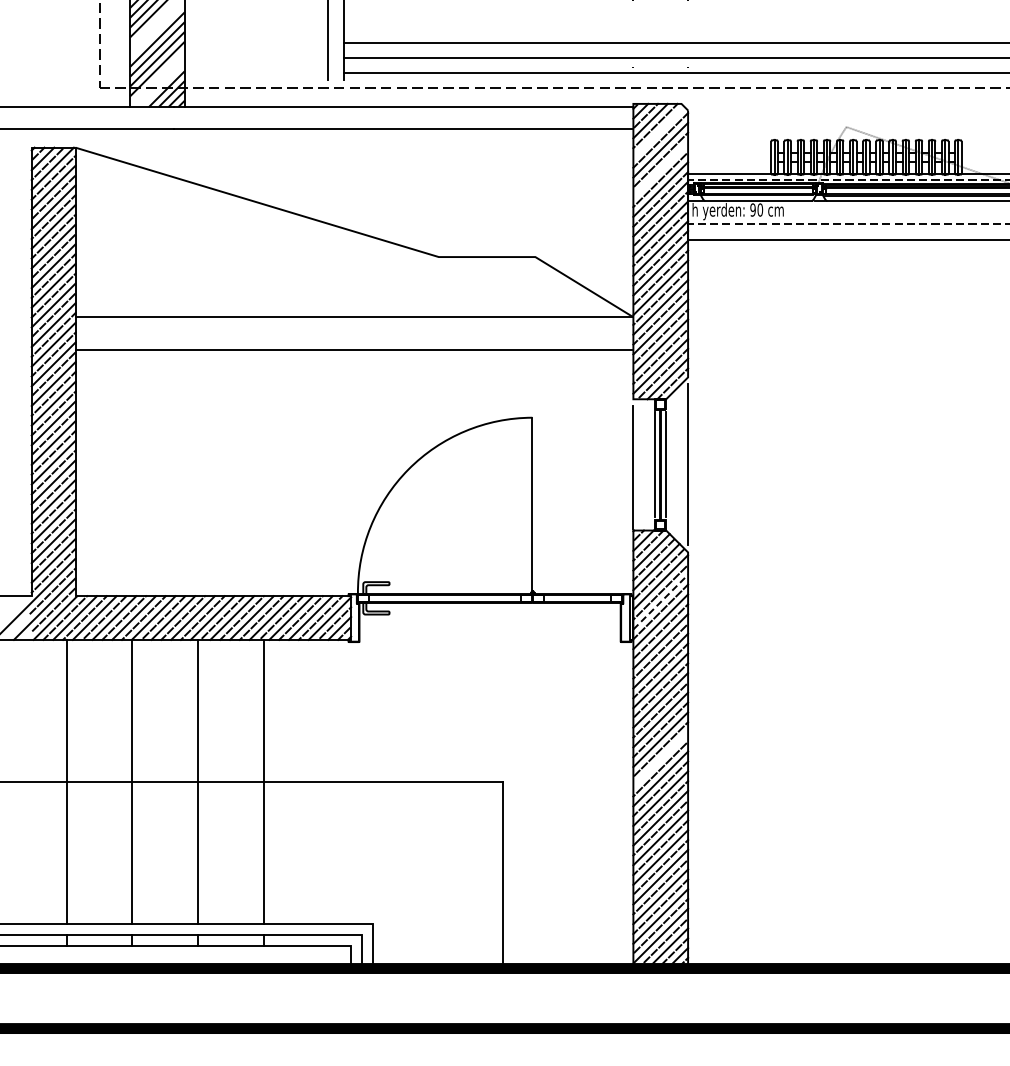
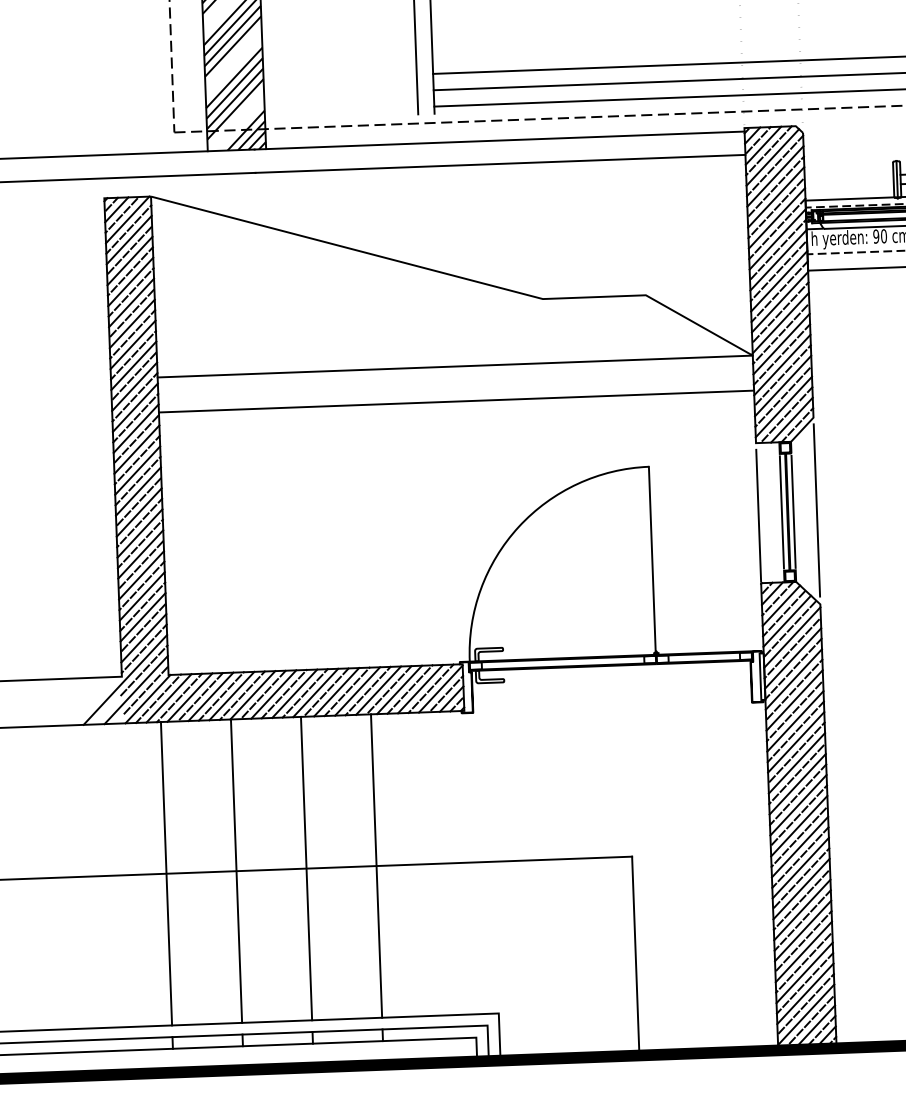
line: (658, 131) -> (772, 156), added
line: (660, 169) -> (775, 196), added
line: (660, 602) -> (792, 658), dashed -> solid
line: (660, 758) -> (798, 825), added

